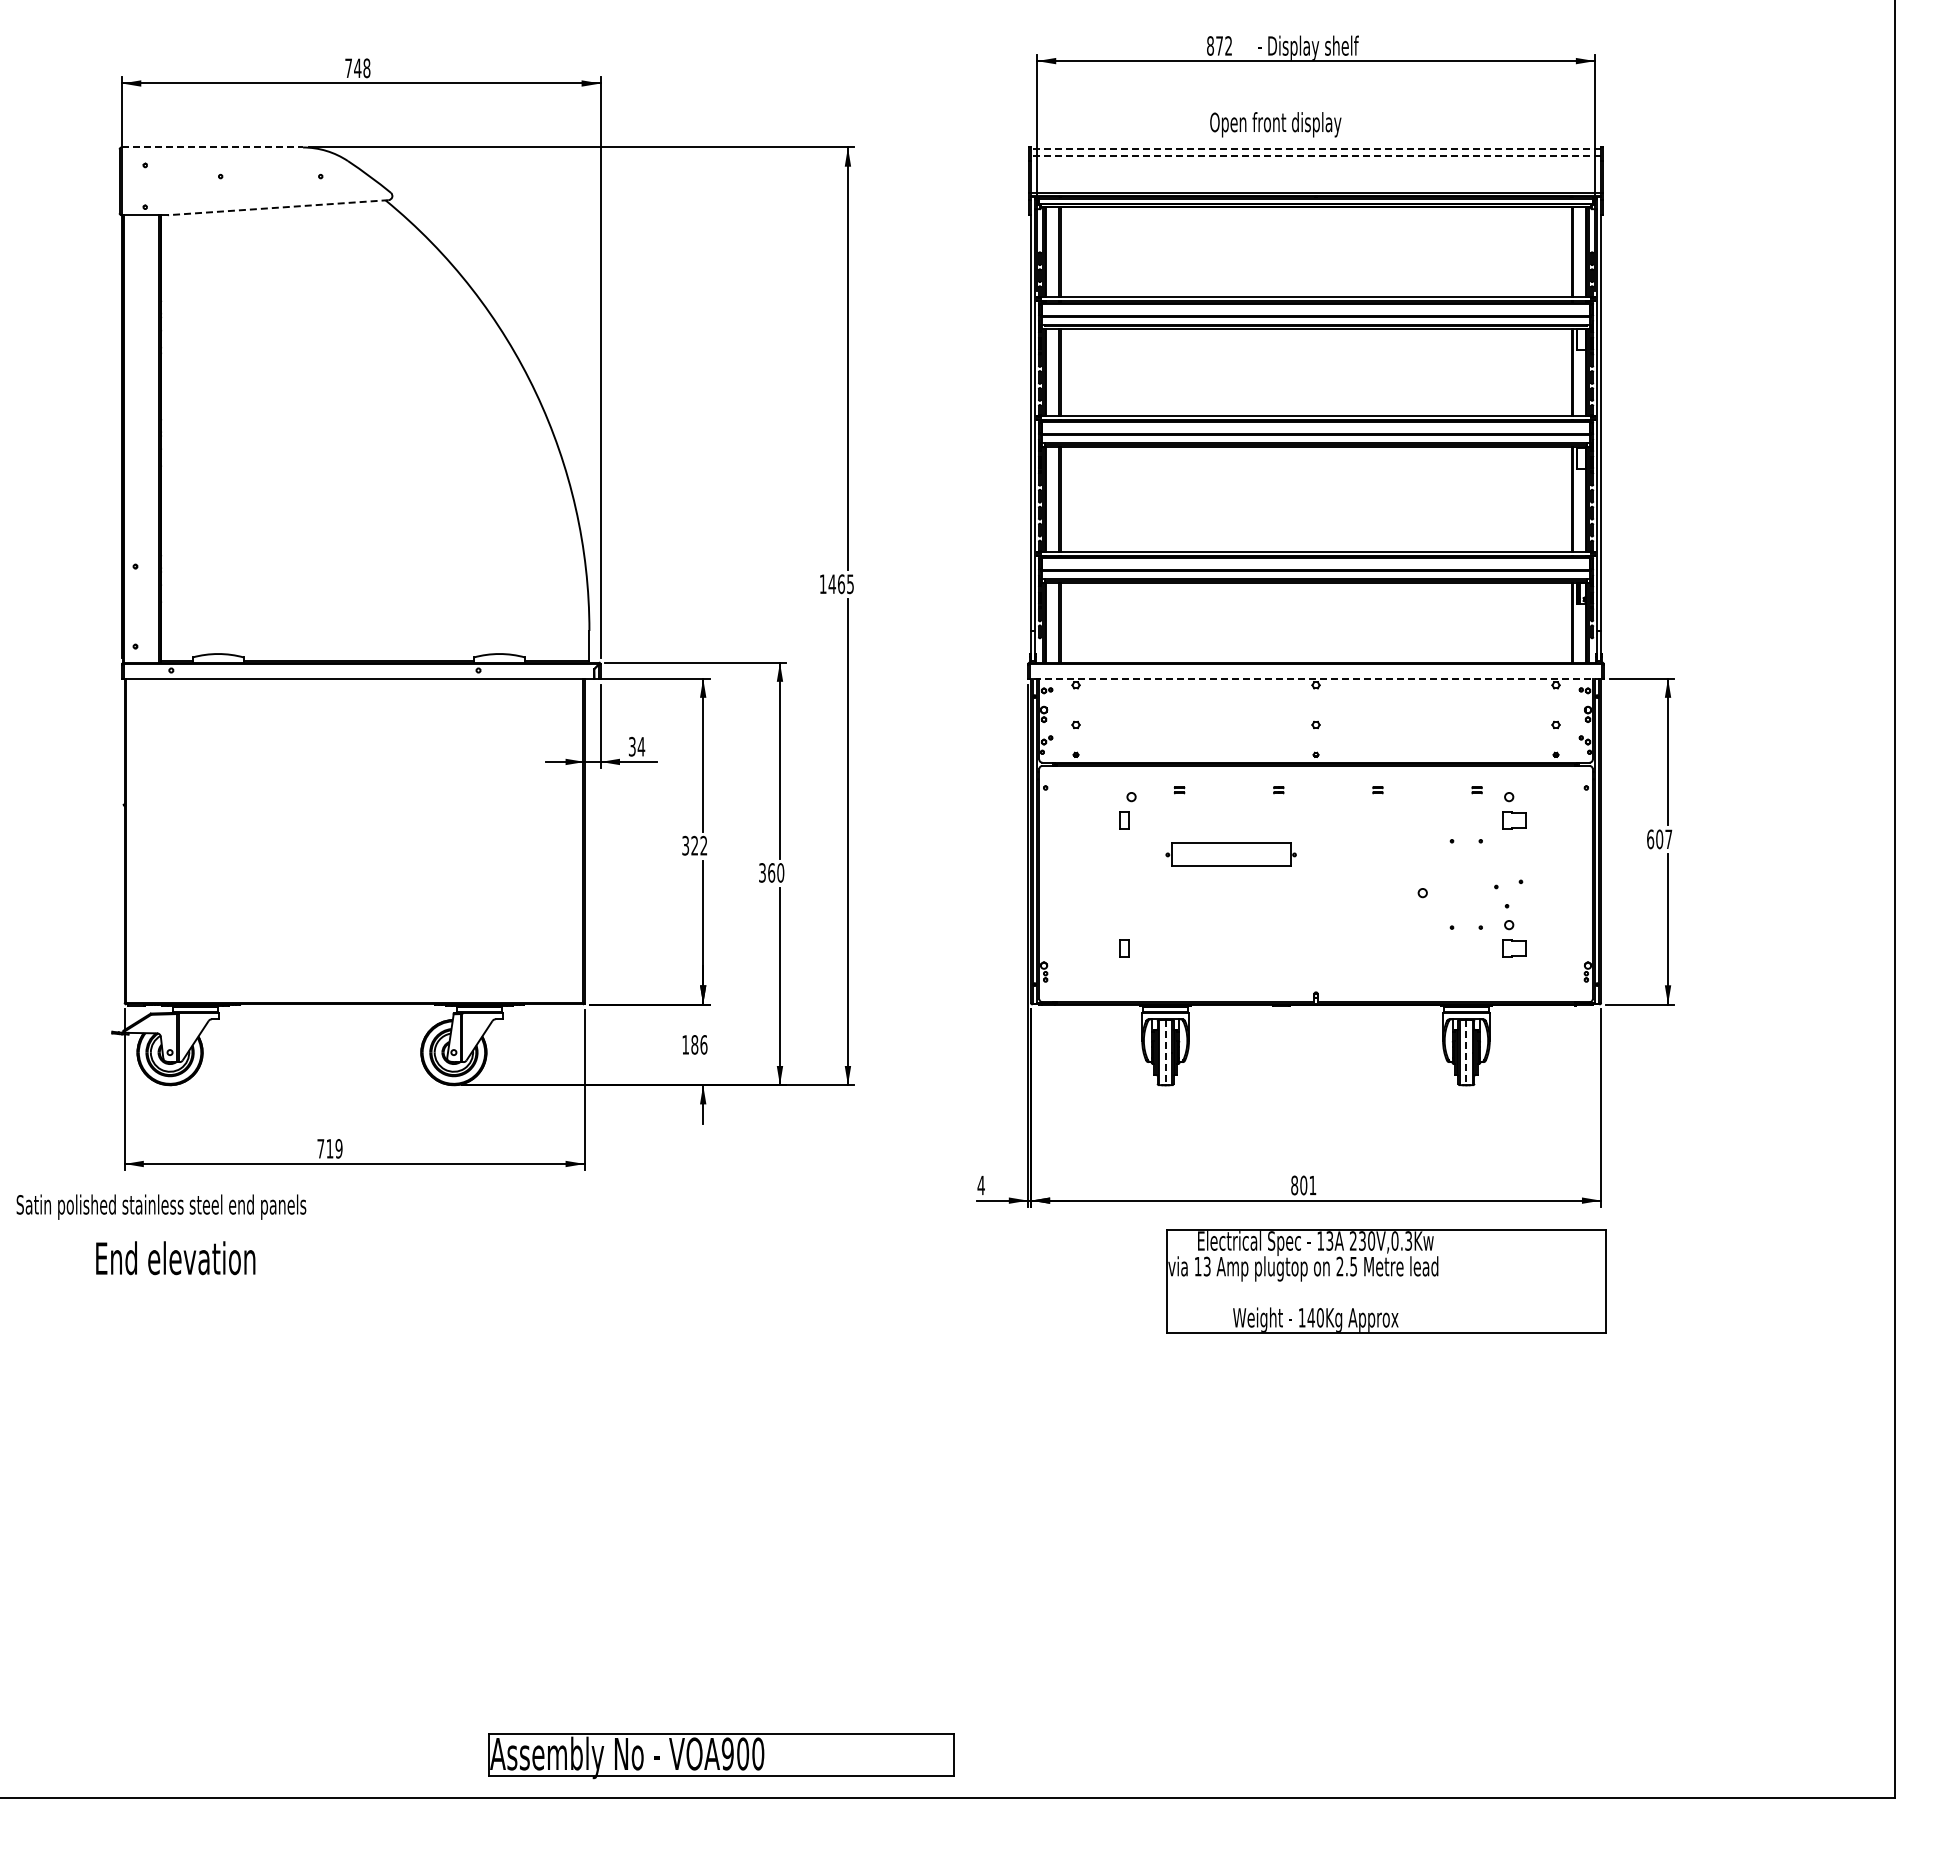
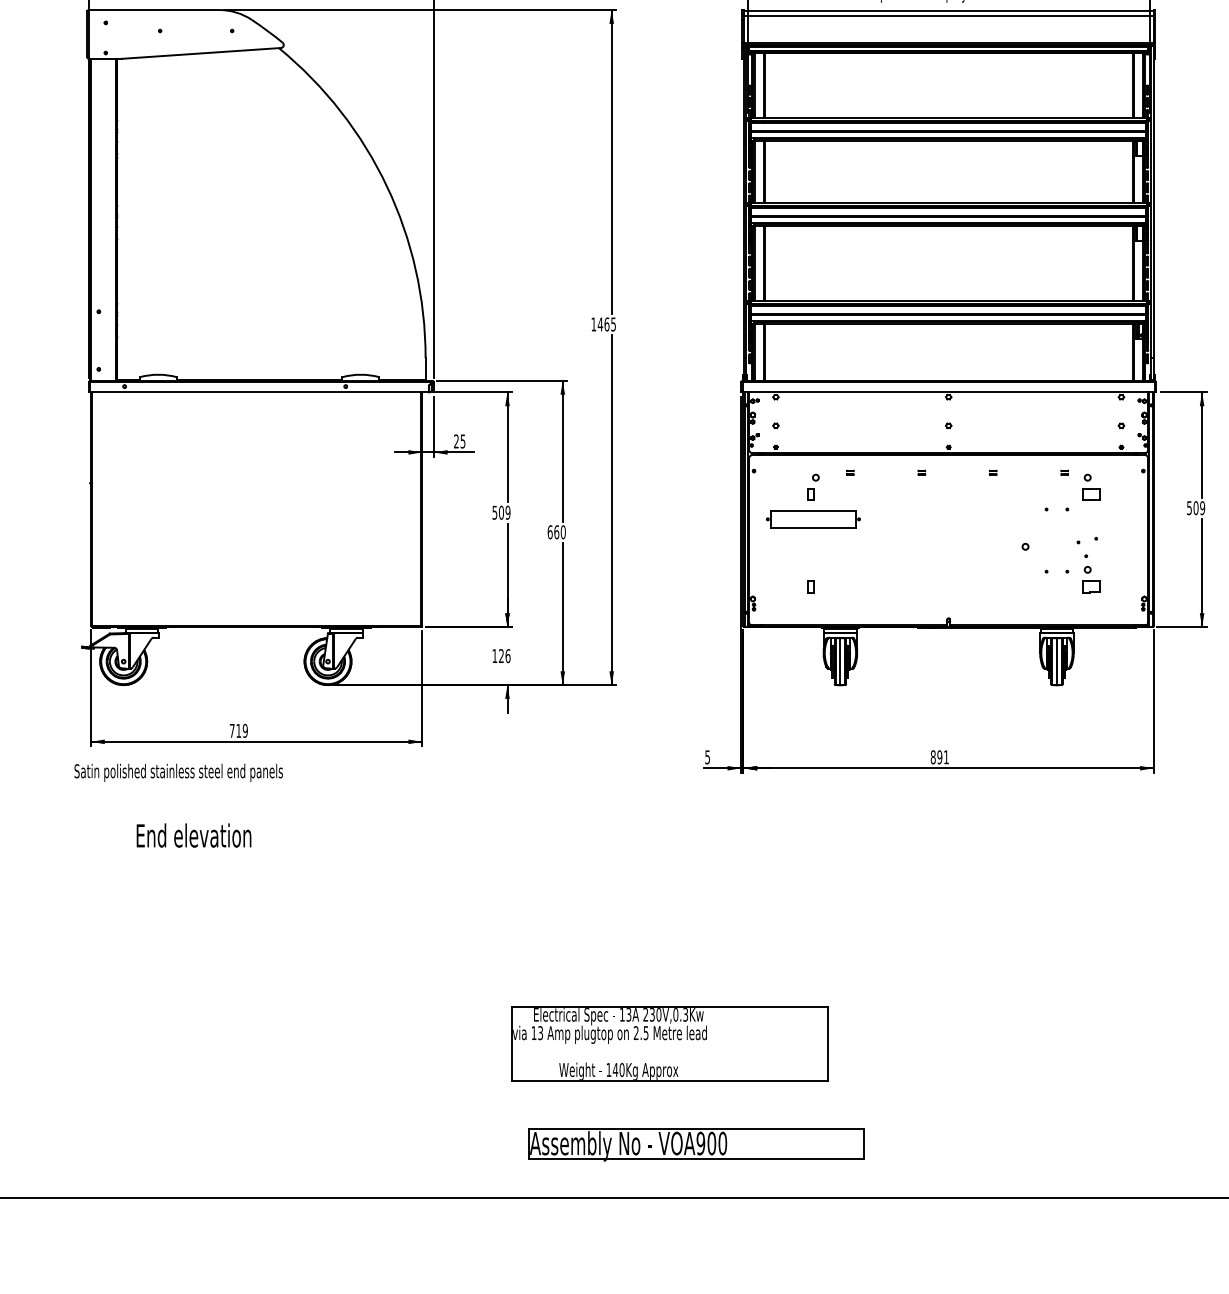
line: (212, 147) -> (154, 10), dashed -> solid
line: (1316, 148) -> (949, 10), dashed -> solid
line: (1316, 155) -> (949, 15), dashed -> solid
line: (278, 207) -> (201, 53), dashed -> solid
line: (1315, 678) -> (948, 392), dashed -> solid
text: (637, 746) -> (460, 441), 34 -> 25
text: (1659, 839) -> (1195, 508), 607 -> 509
text: (694, 845) -> (501, 512), 322 -> 509
part: (1230, 854) -> (812, 519), moved
text: (762, 872) -> (550, 532), 360 -> 660
text: (694, 1044) -> (501, 655), 186 -> 126
line: (1165, 1052) -> (840, 661), dashed -> solid
line: (1466, 1052) -> (1057, 661), dashed -> solid
text: (980, 1185) -> (707, 757), 4 -> 5
text: (1303, 1185) -> (939, 757), 801 -> 891
text: (161, 1206) -> (178, 772), moved
text: (175, 1258) -> (193, 835), moved
part: (1386, 1281) -> (669, 1043), moved
part: (721, 1756) -> (696, 1145), moved

